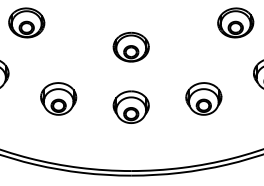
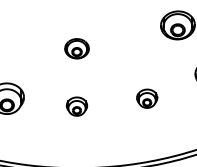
part: (130, 46) -> (76, 48), size x0.7
part: (203, 98) -> (146, 98), size x0.6
part: (130, 106) -> (76, 106), size x0.6

